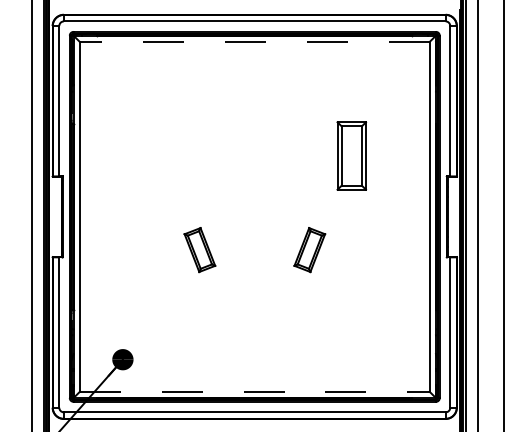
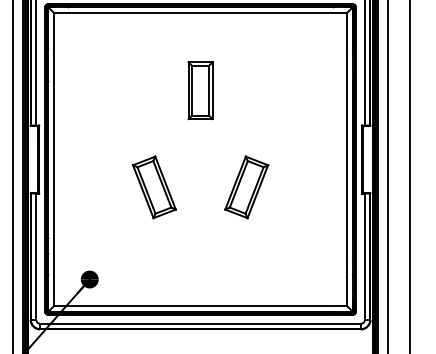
line: (254, 42) -> (200, 12), dashed -> solid
part: (351, 155) -> (200, 90), moved
part: (199, 249) -> (154, 186), size x1.67
part: (309, 249) -> (246, 186), size x1.67
line: (254, 391) -> (200, 306), dashed -> solid

